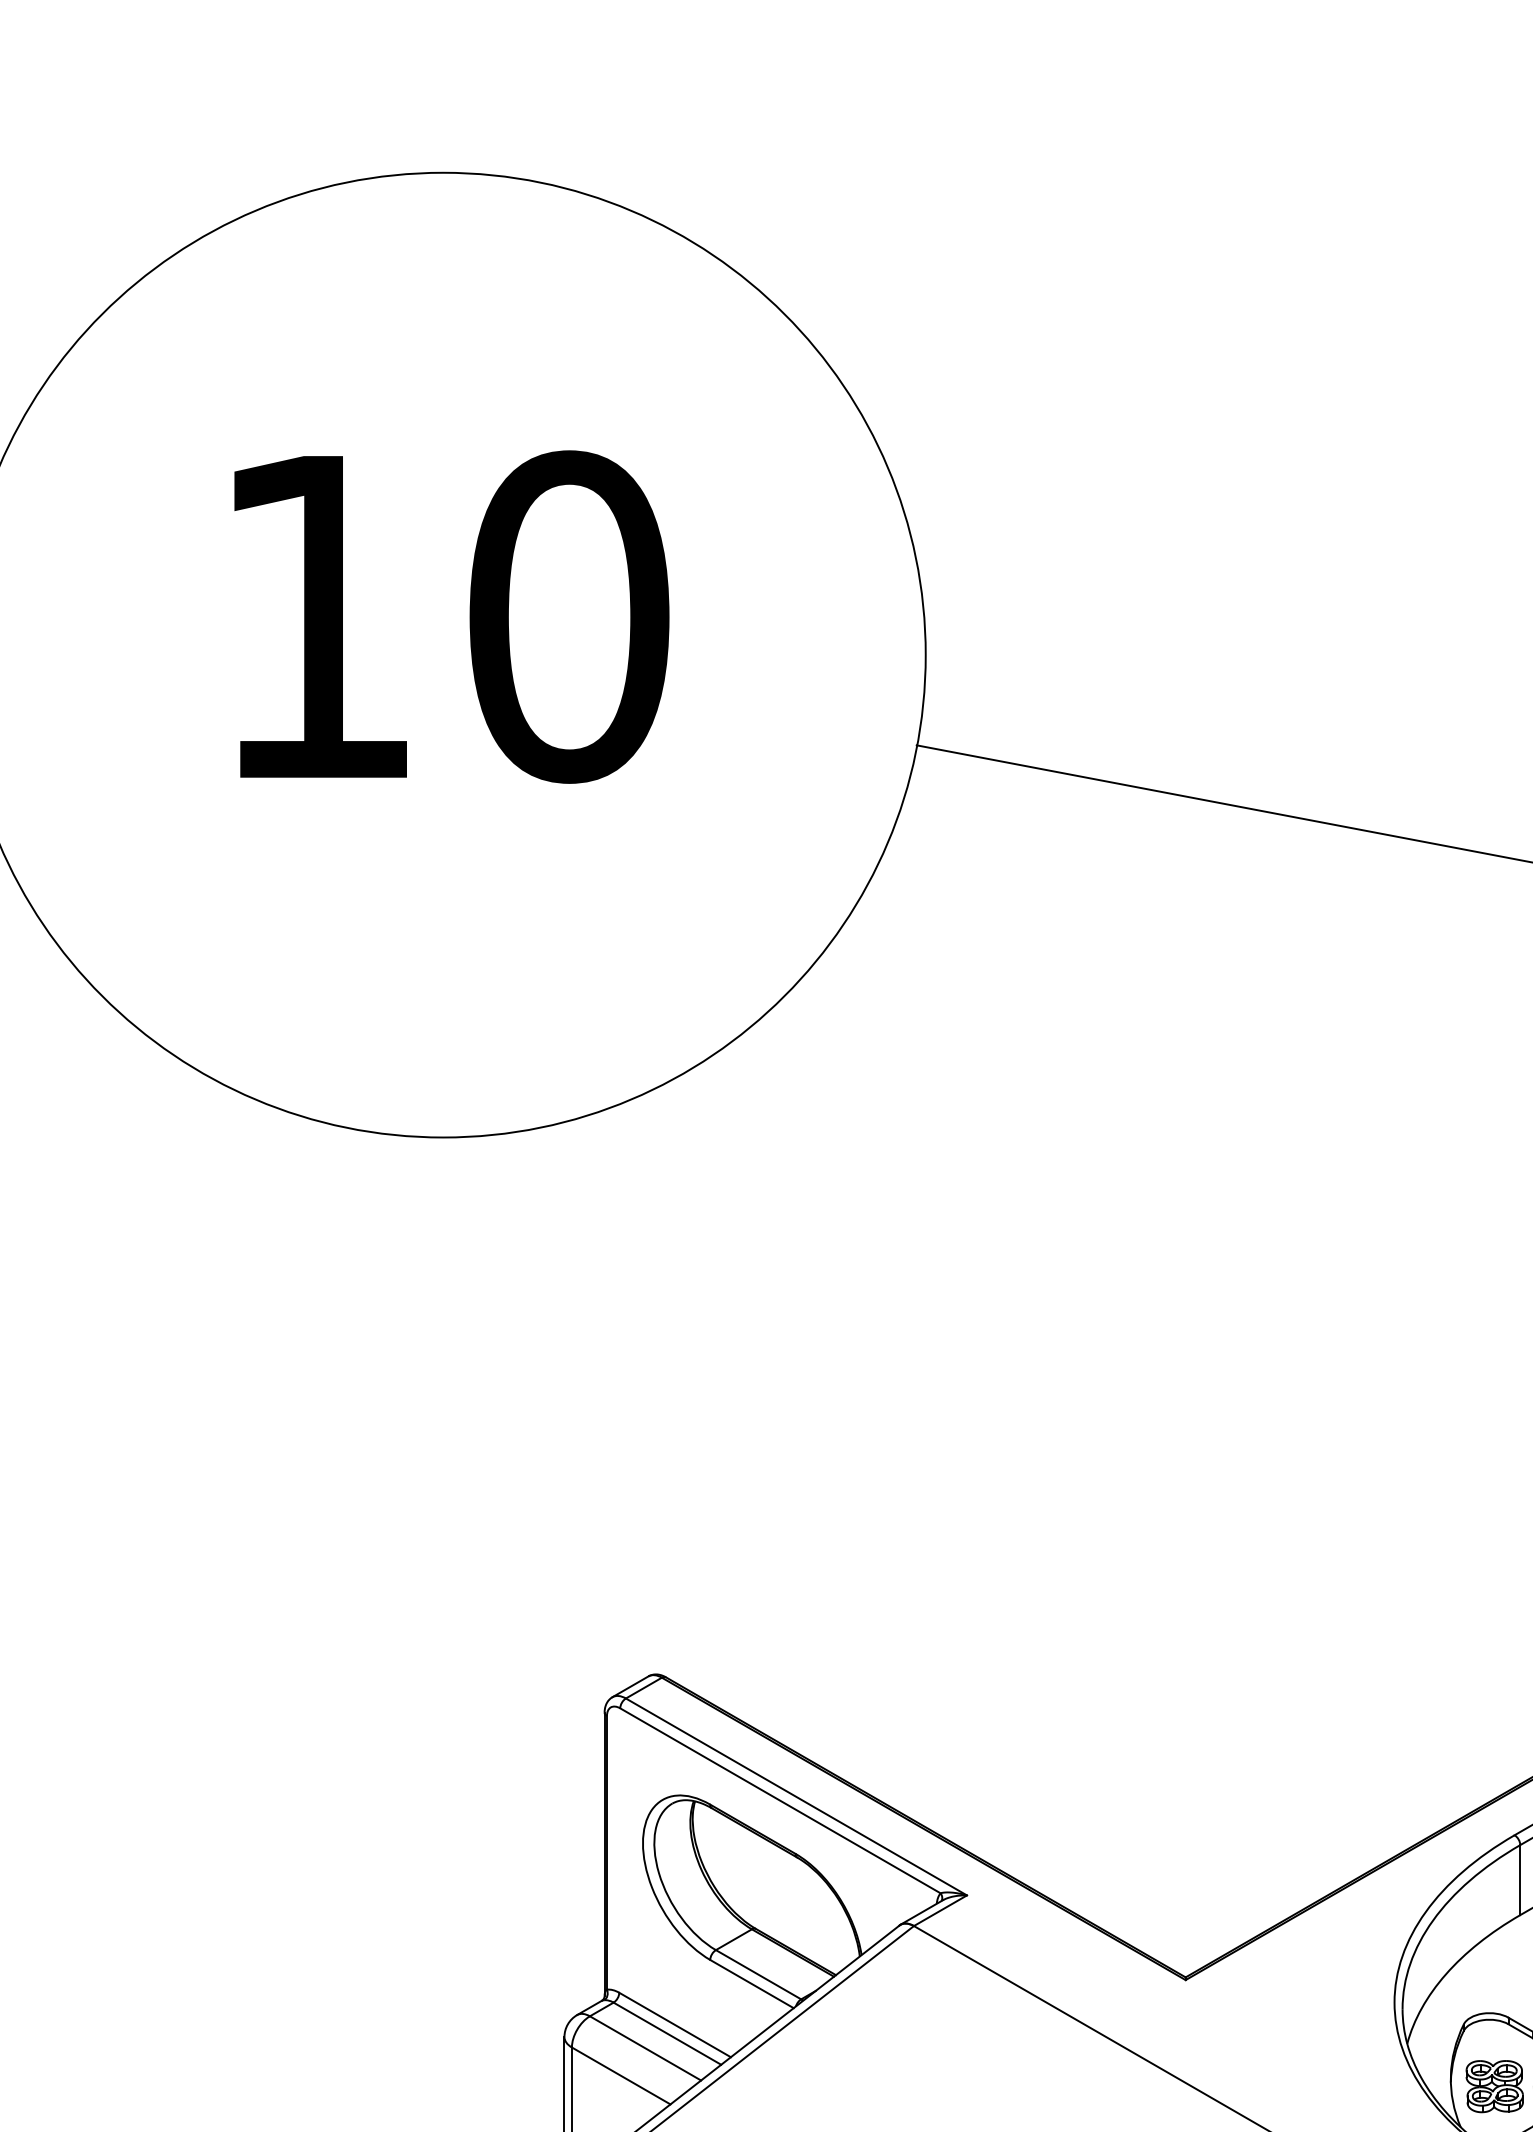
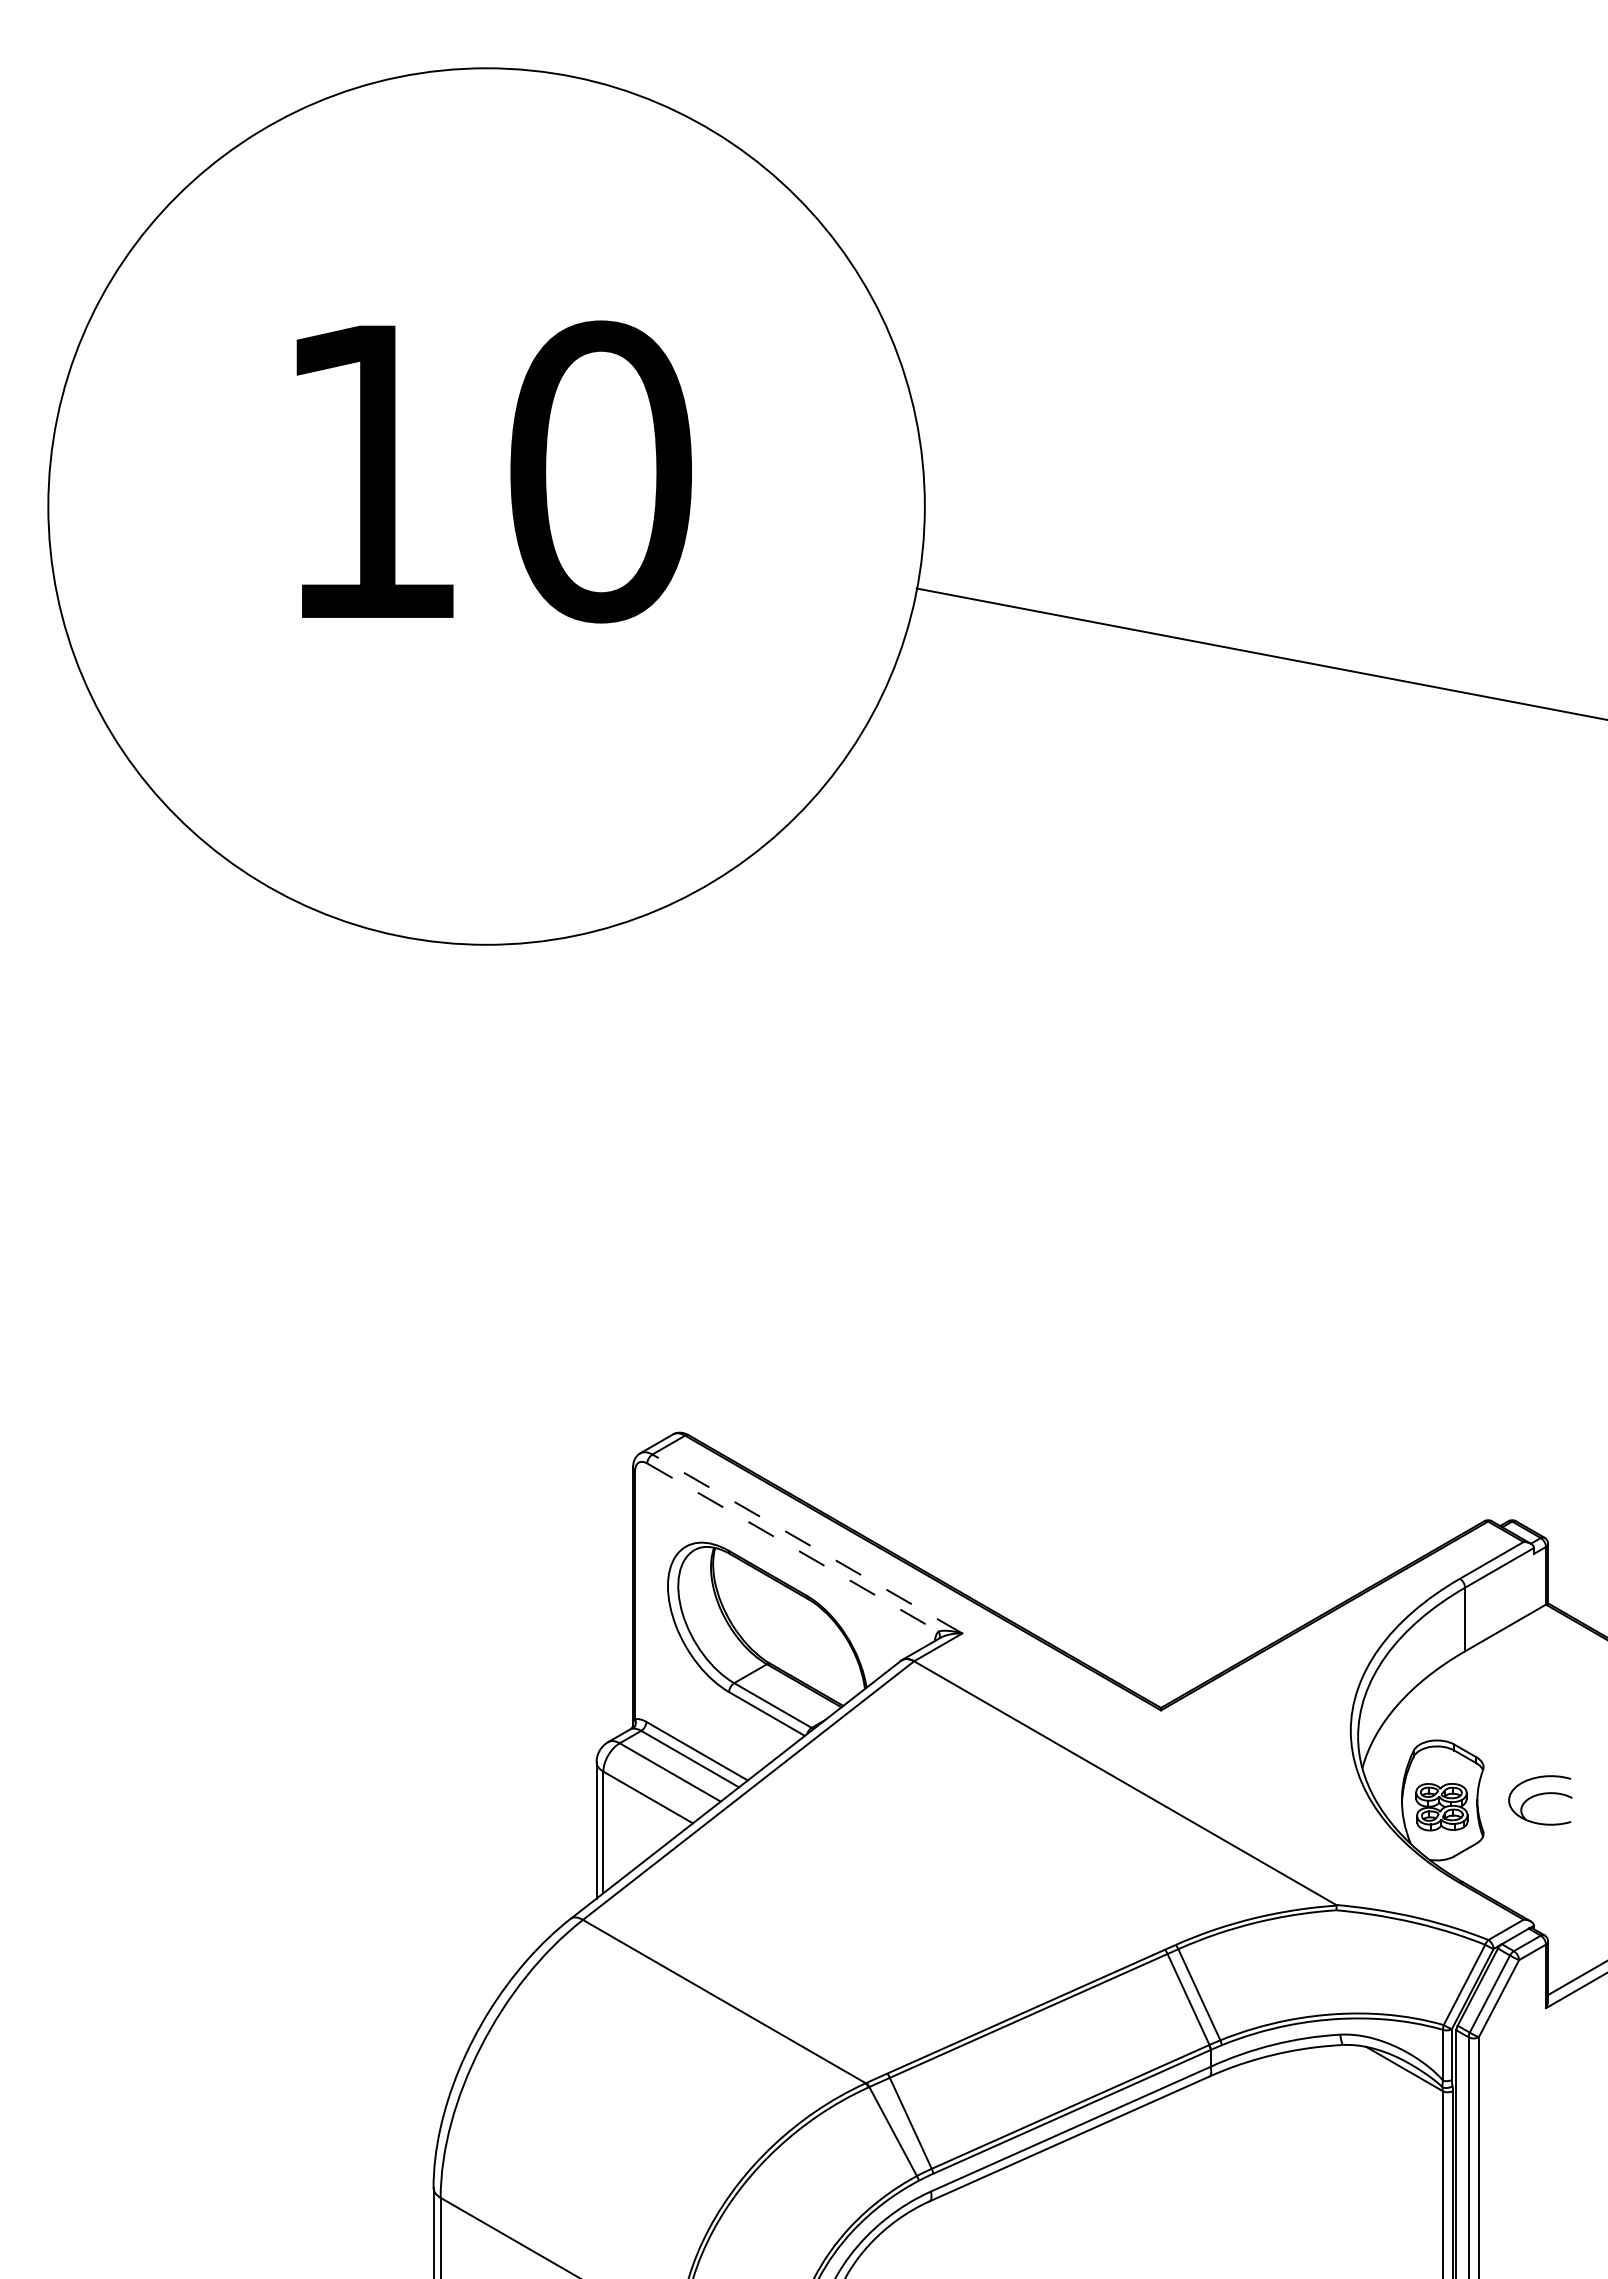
line: (796, 1797) -> (807, 1544), solid -> dashed
line: (781, 1800) -> (793, 1547), solid -> dashed

